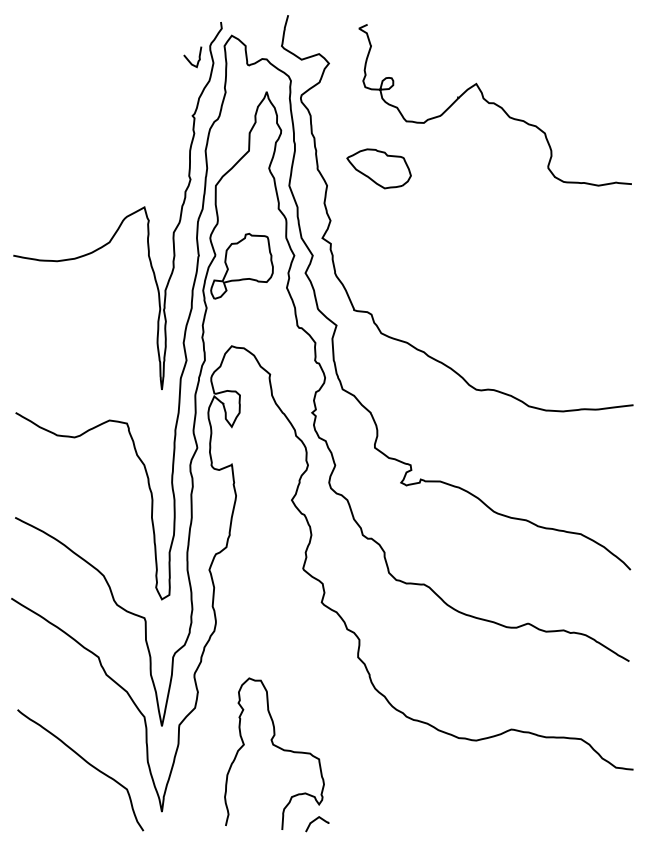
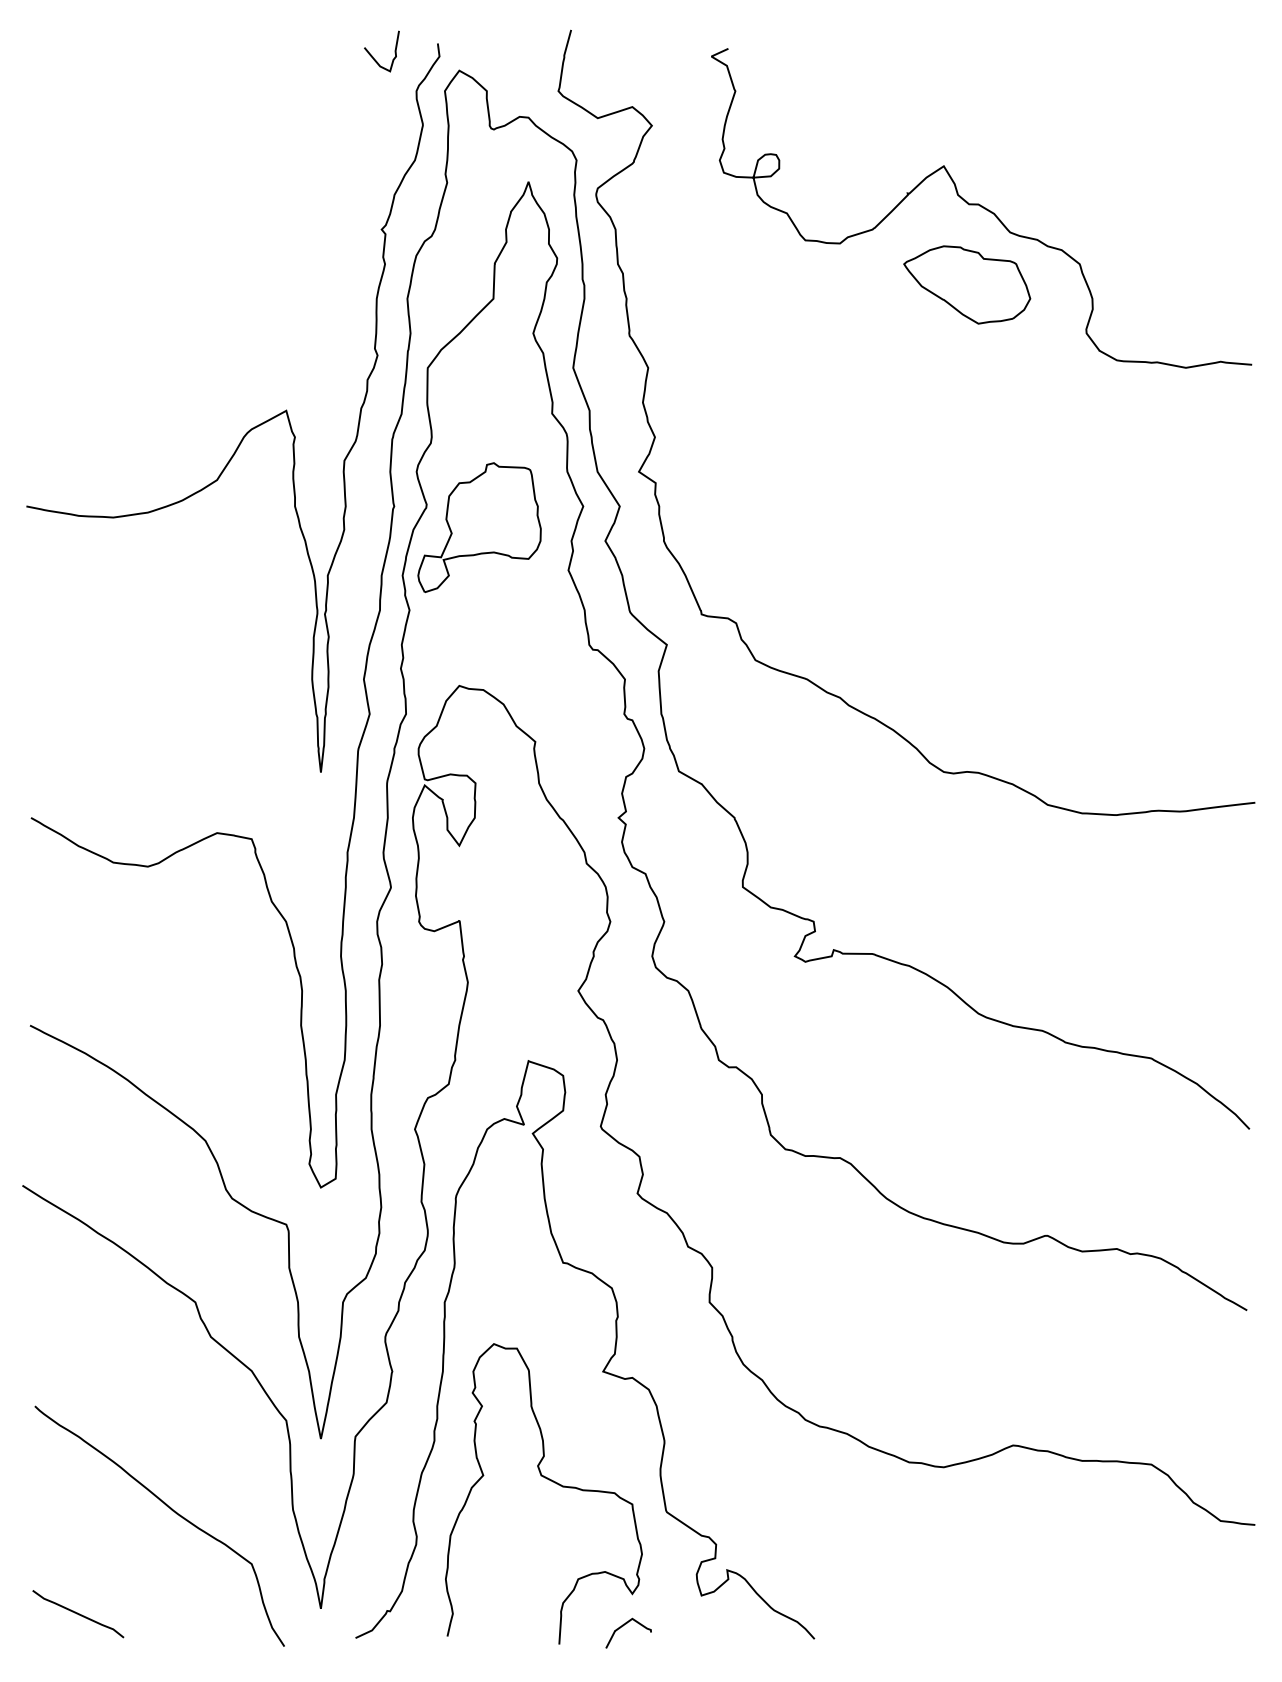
curve: (189, 60) -> (375, 58), moved
part: (378, 168) -> (965, 284), moved
curve: (306, 686) -> (607, 1360), added
line: (39, 814) -> (78, 1613), added

